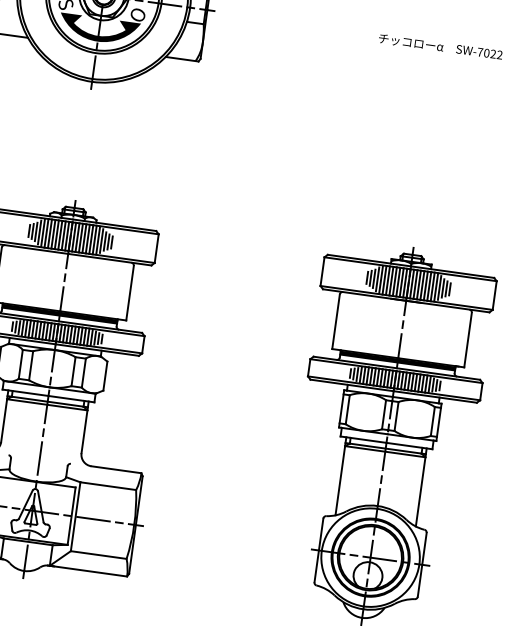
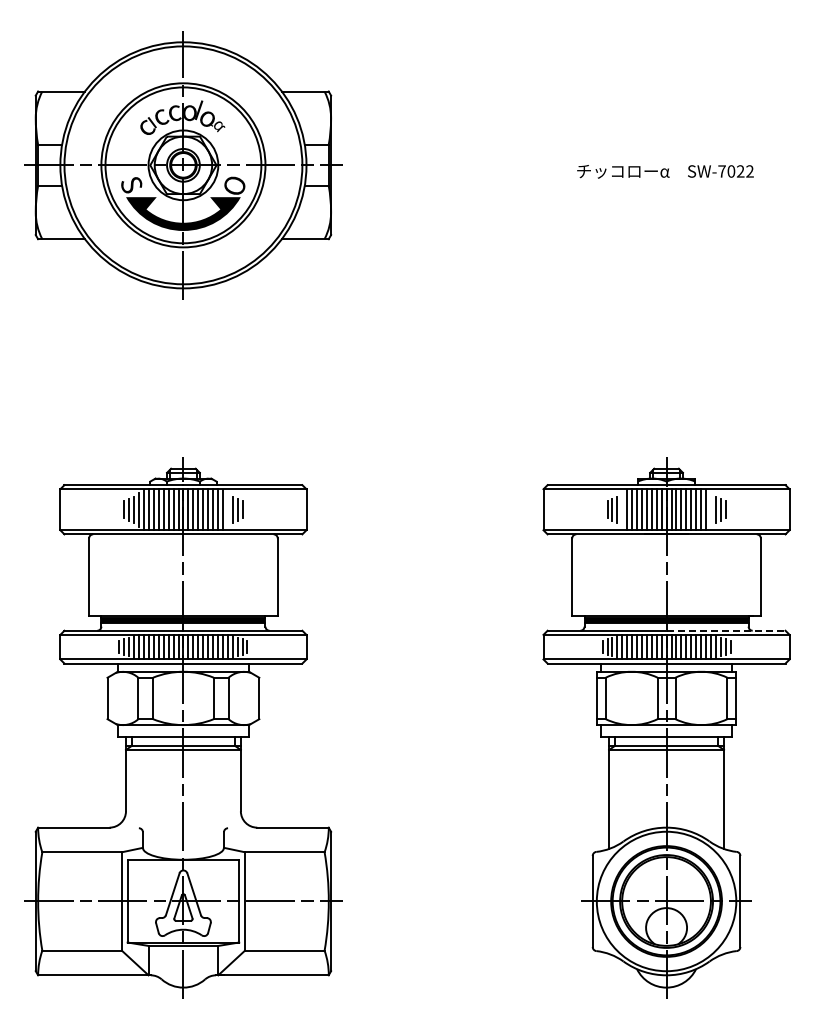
line: (101, 240) -> (227, 509), removed
line: (377, 279) -> (622, 509), removed
line: (439, 287) -> (710, 509), removed
line: (438, 373) -> (726, 630), solid -> dashed

